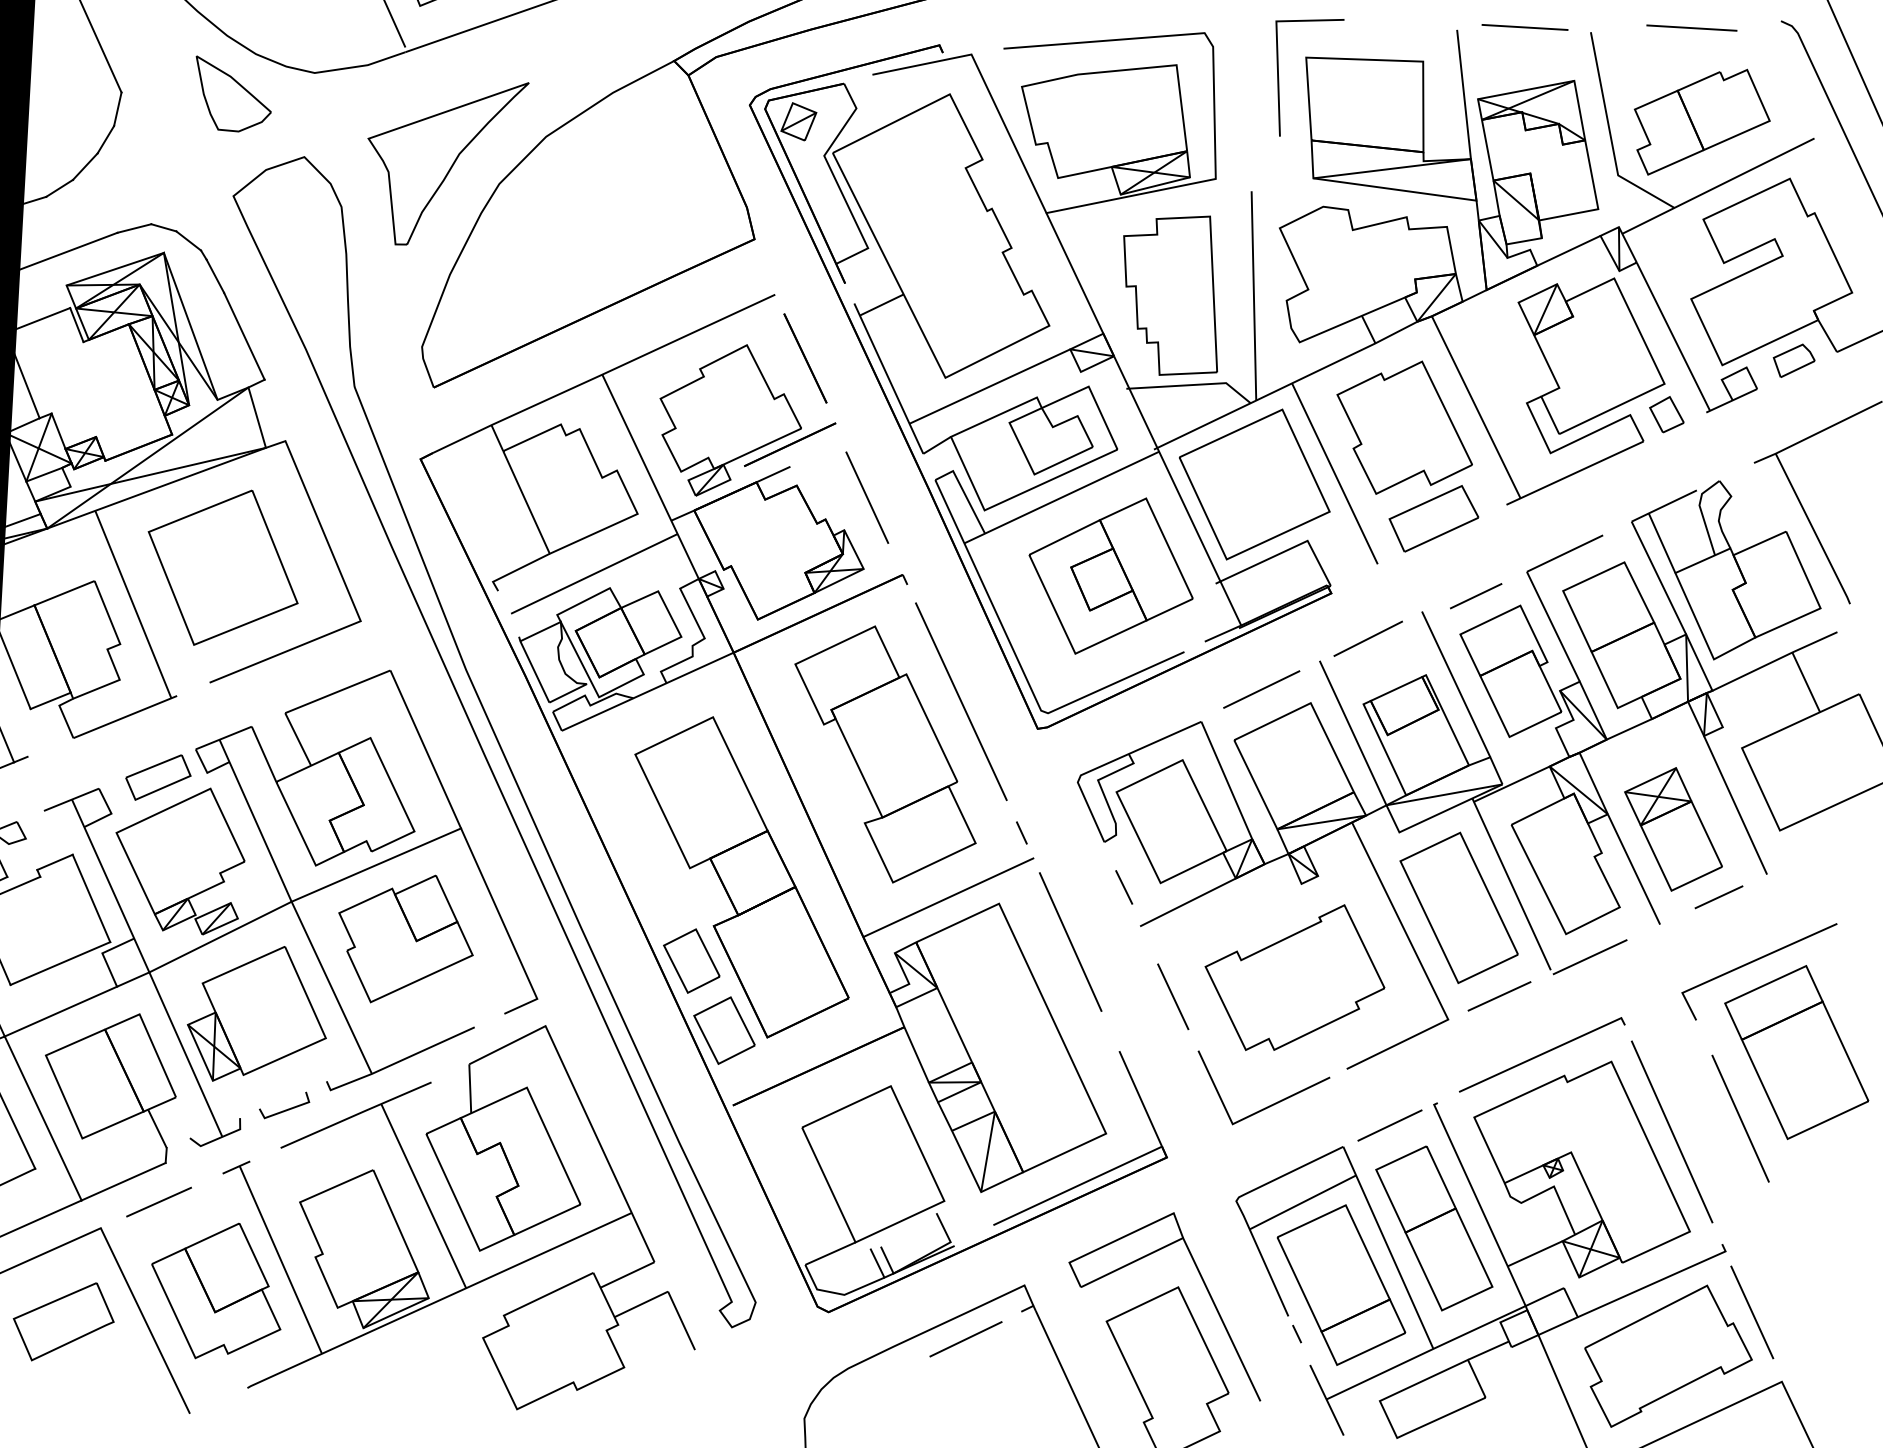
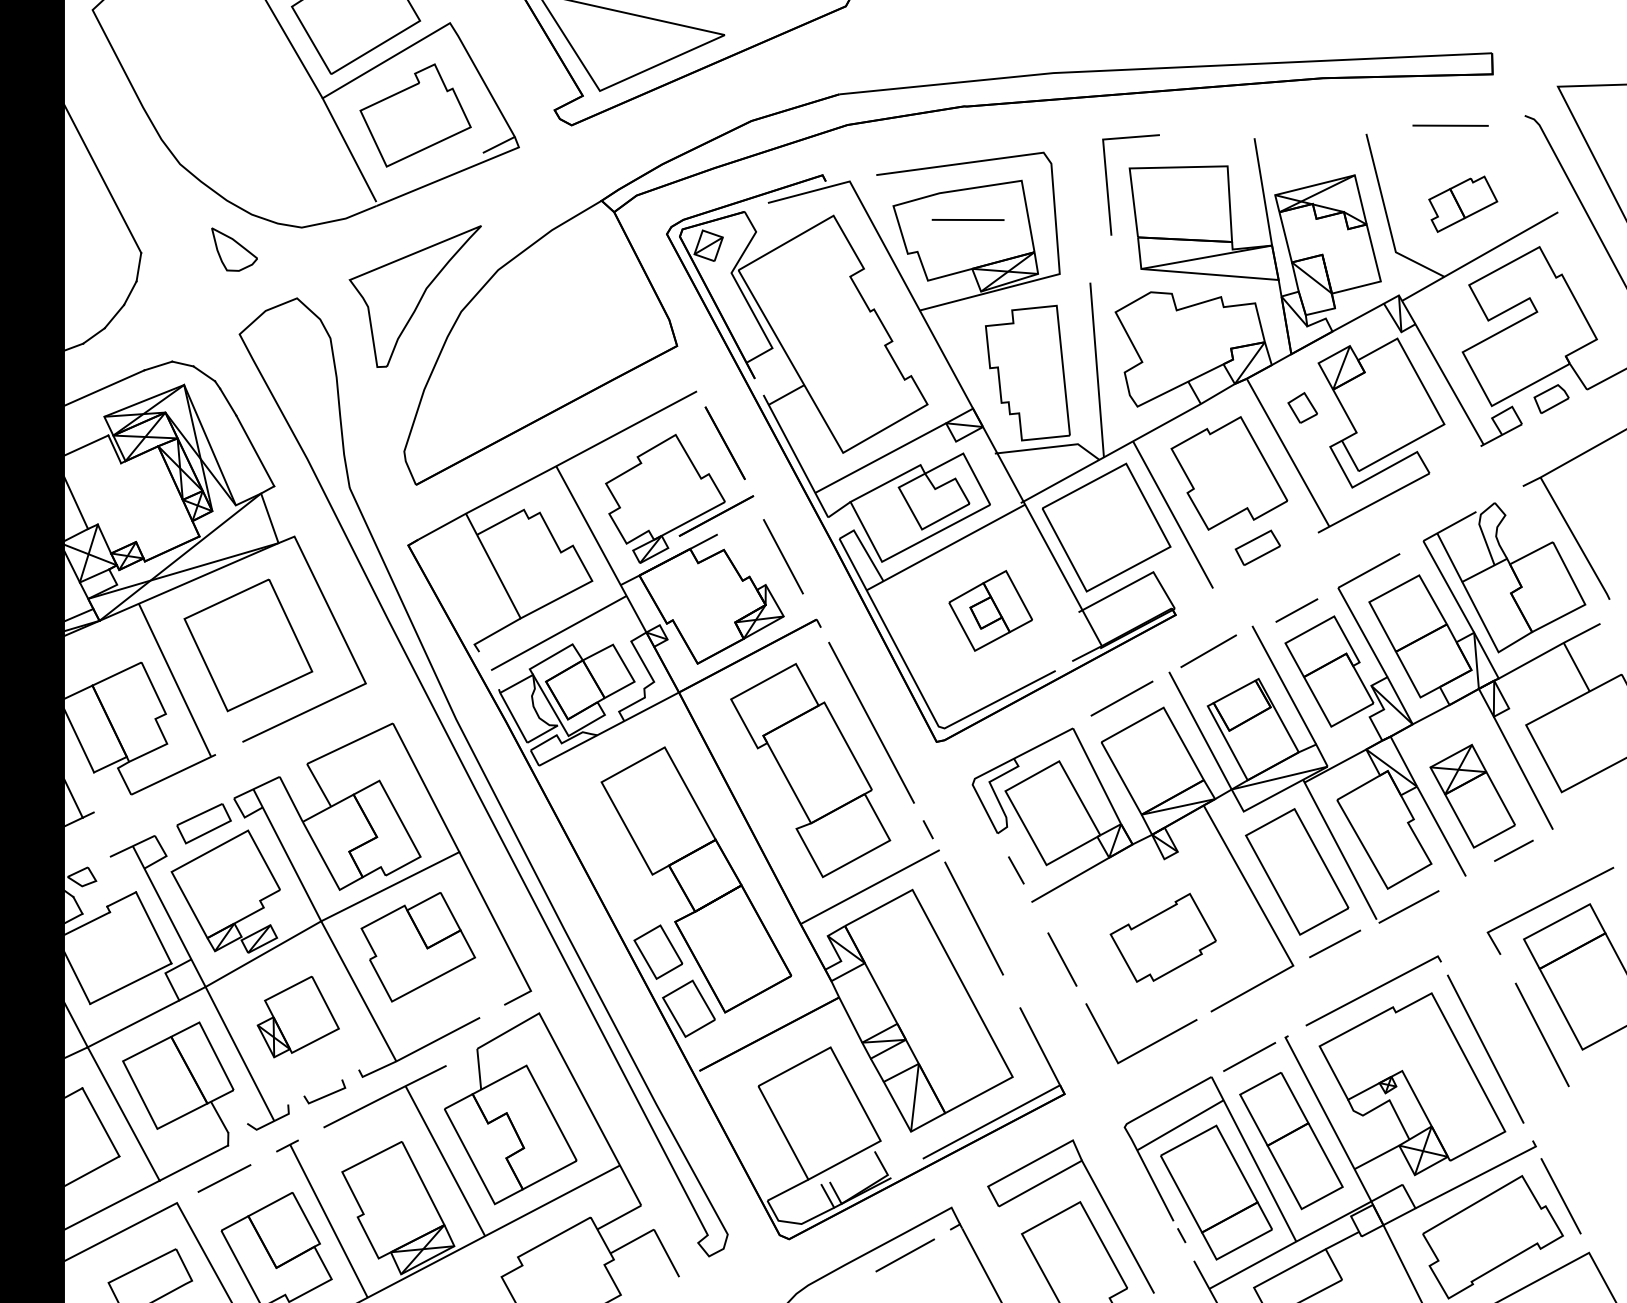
line: (1524, 26) -> (967, 219), moved
part: (232, 94) -> (234, 249), size x0.7
part: (1700, 122) -> (1462, 204), size x0.6
part: (1666, 414) -> (1302, 407), moved
part: (1433, 518) -> (1257, 547), size x0.6
part: (1110, 575) -> (990, 610), size x0.6
part: (1295, 977) -> (1163, 937), size x0.7
part: (258, 1013) -> (298, 1016), size x0.7

